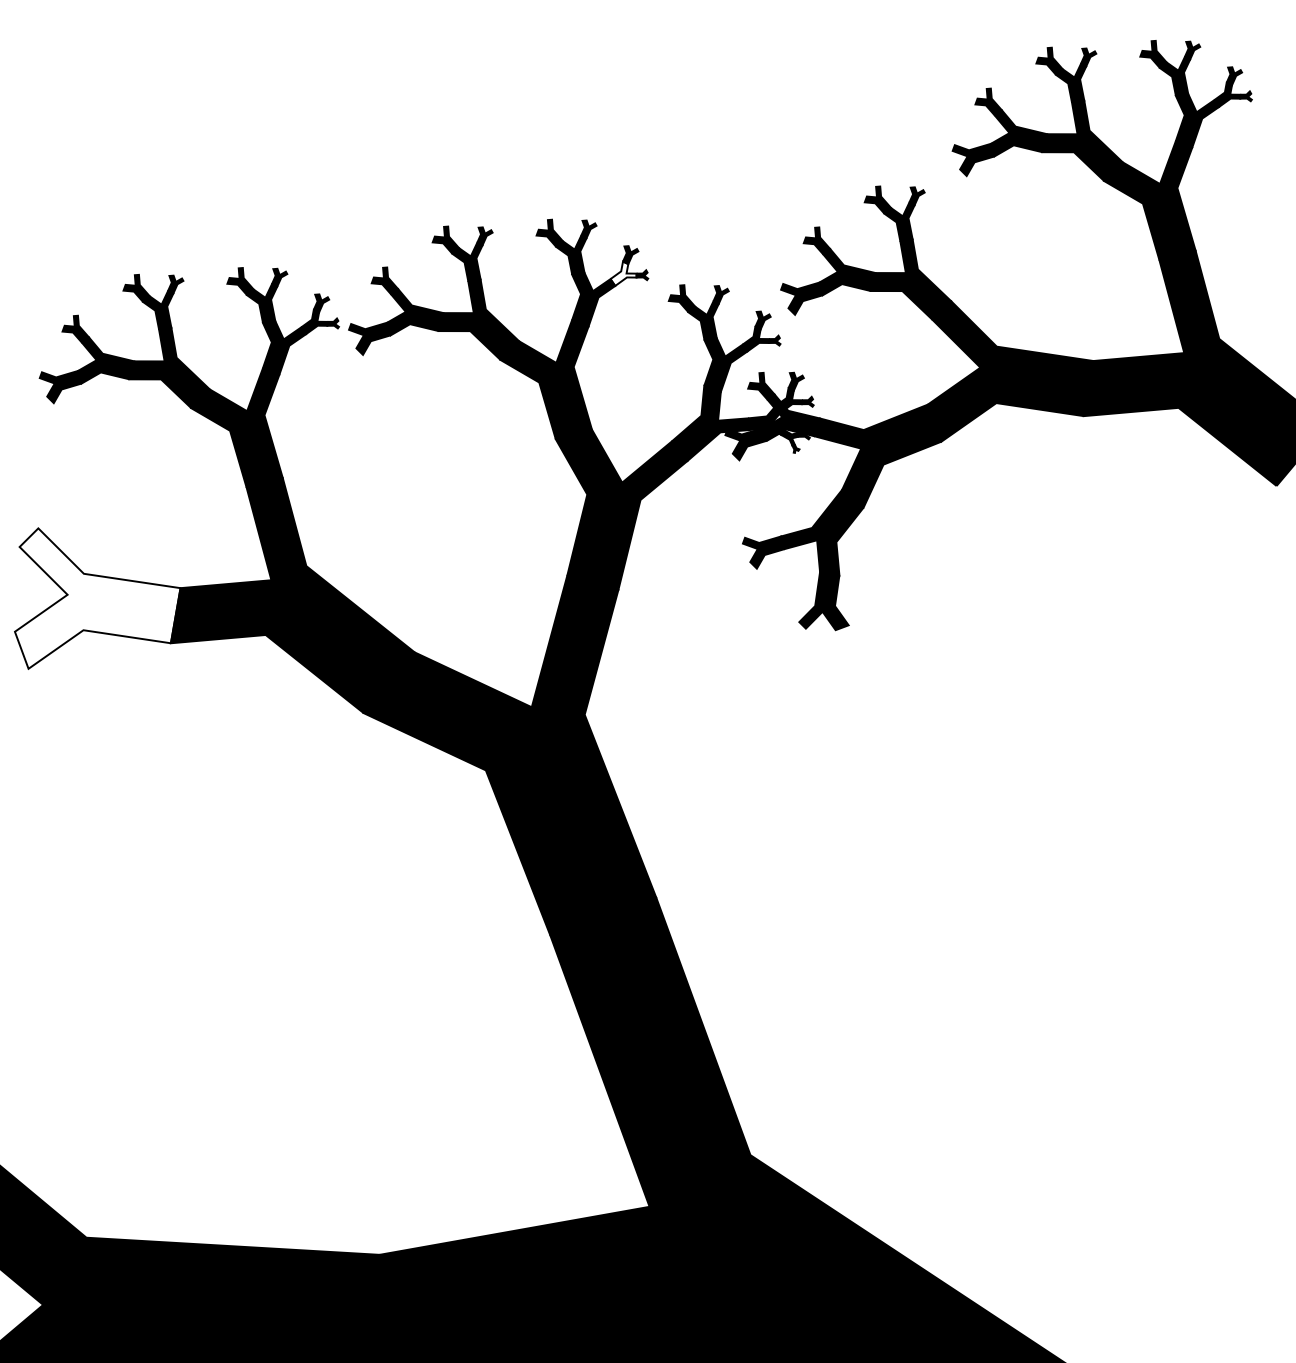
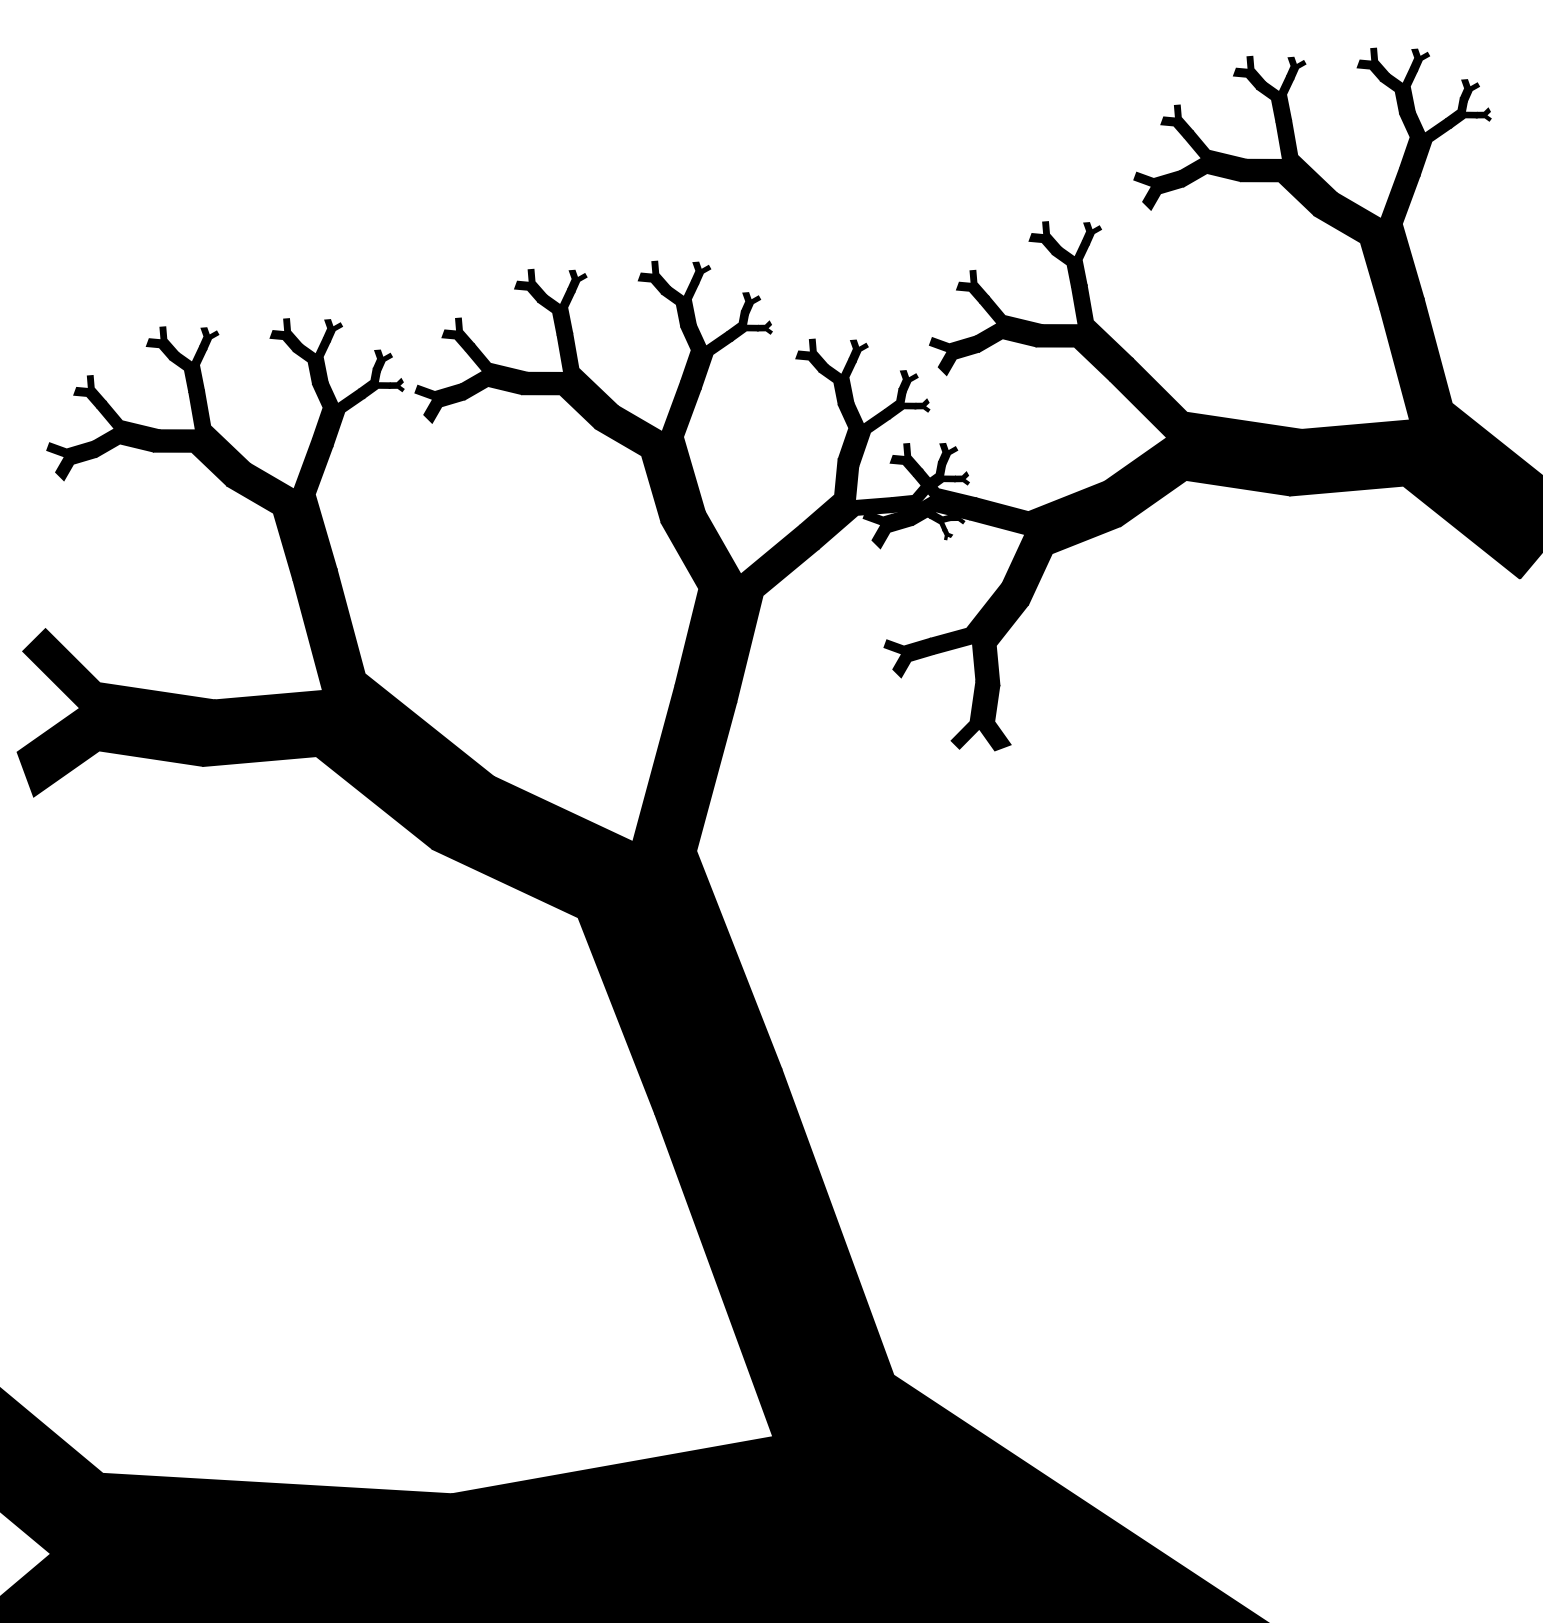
fill: (623, 273) -> (742, 325), added
fill: (97, 598) -> (115, 712), added

